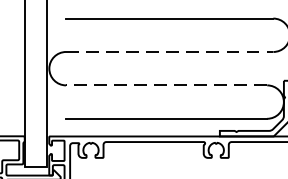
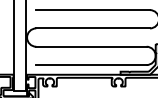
line: (170, 52) -> (93, 28), dashed -> solid
line: (164, 84) -> (90, 46), dashed -> solid

